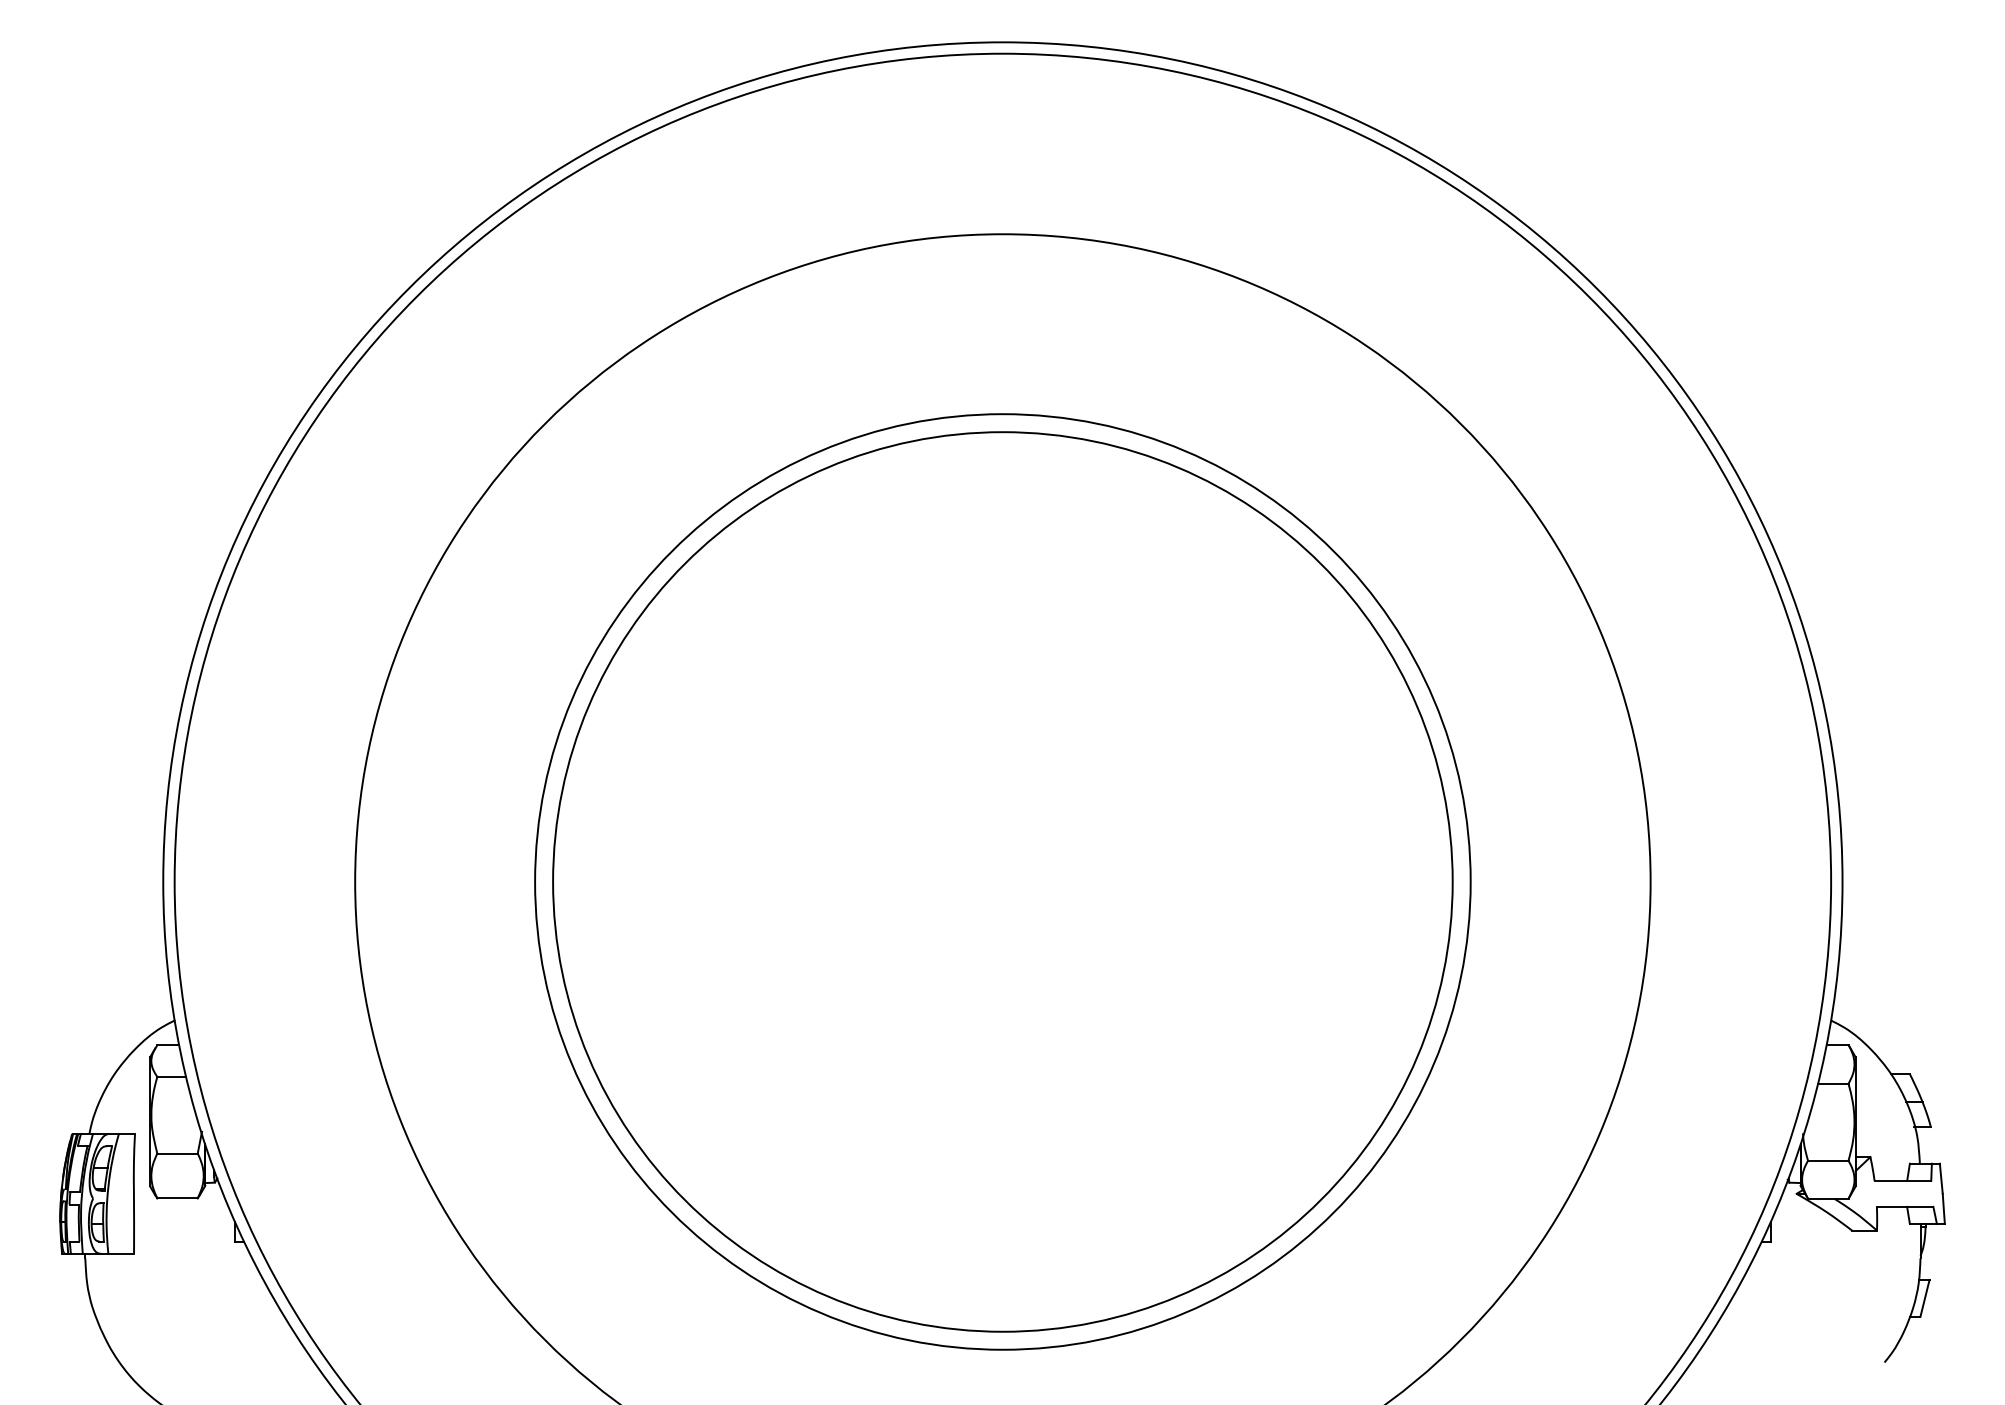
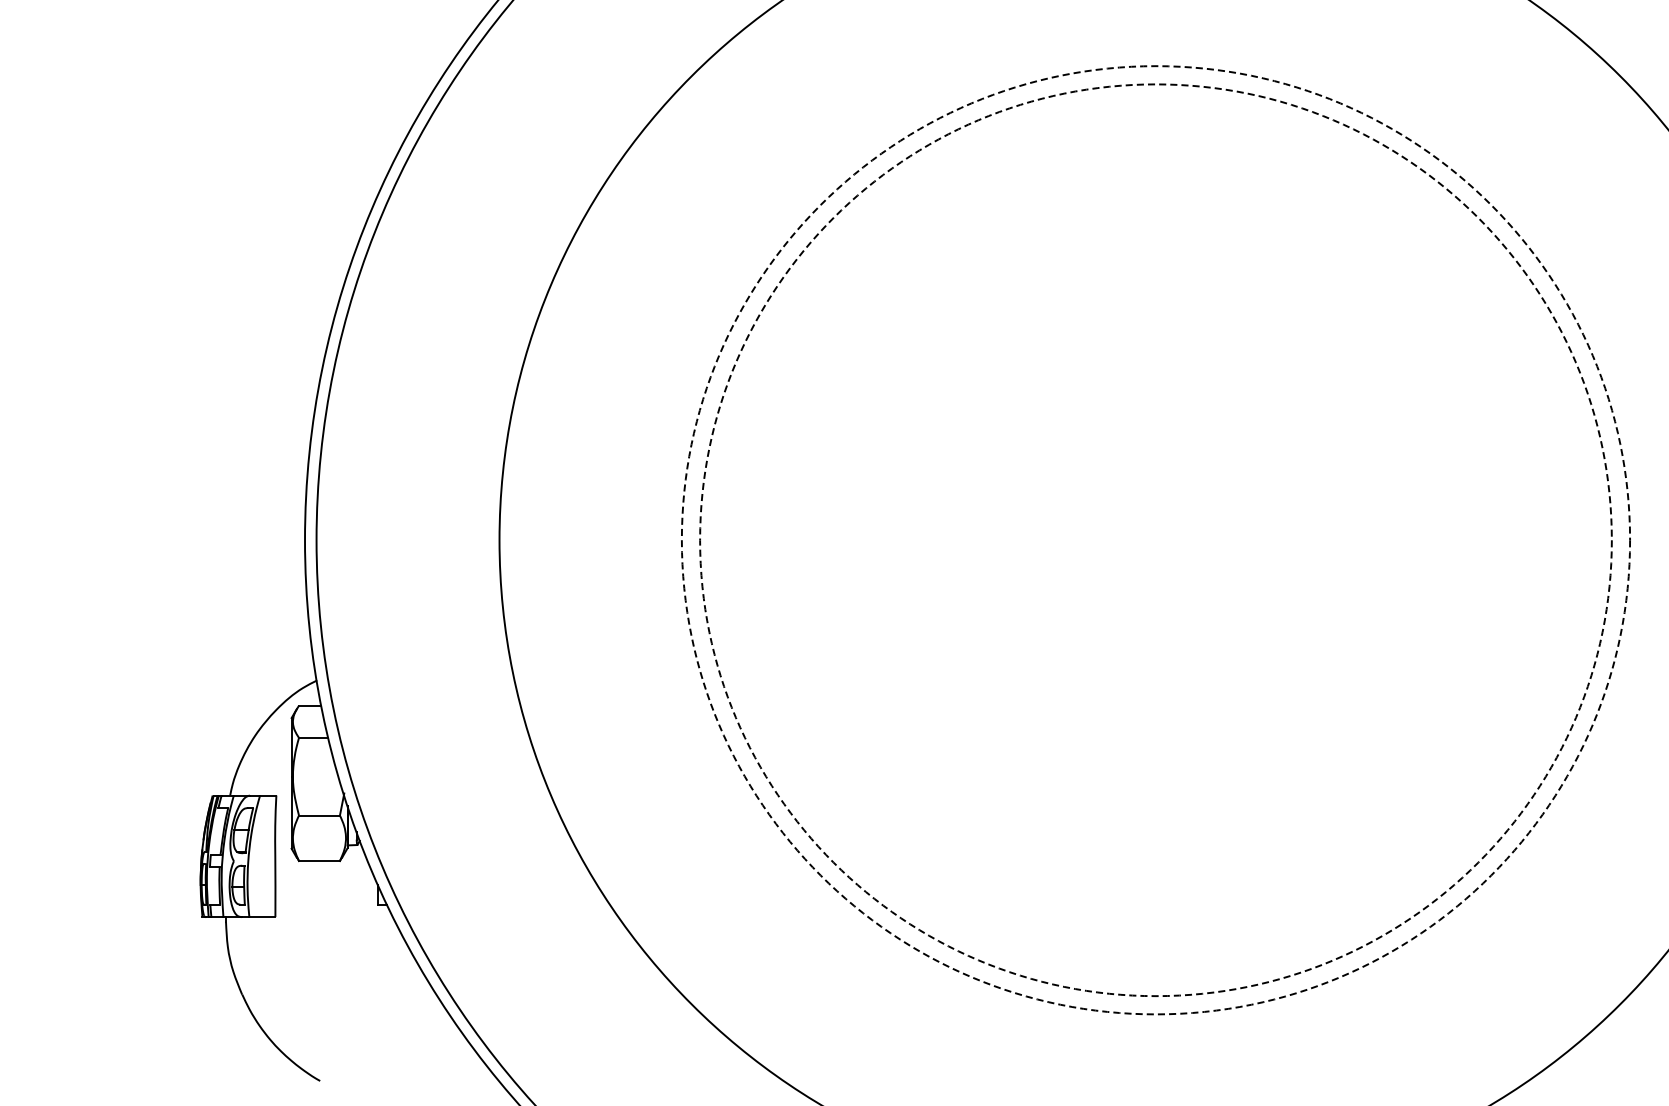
circle: (1002, 881) -> (1155, 539), solid -> dashed
circle: (1002, 881) -> (1155, 539), solid -> dashed

